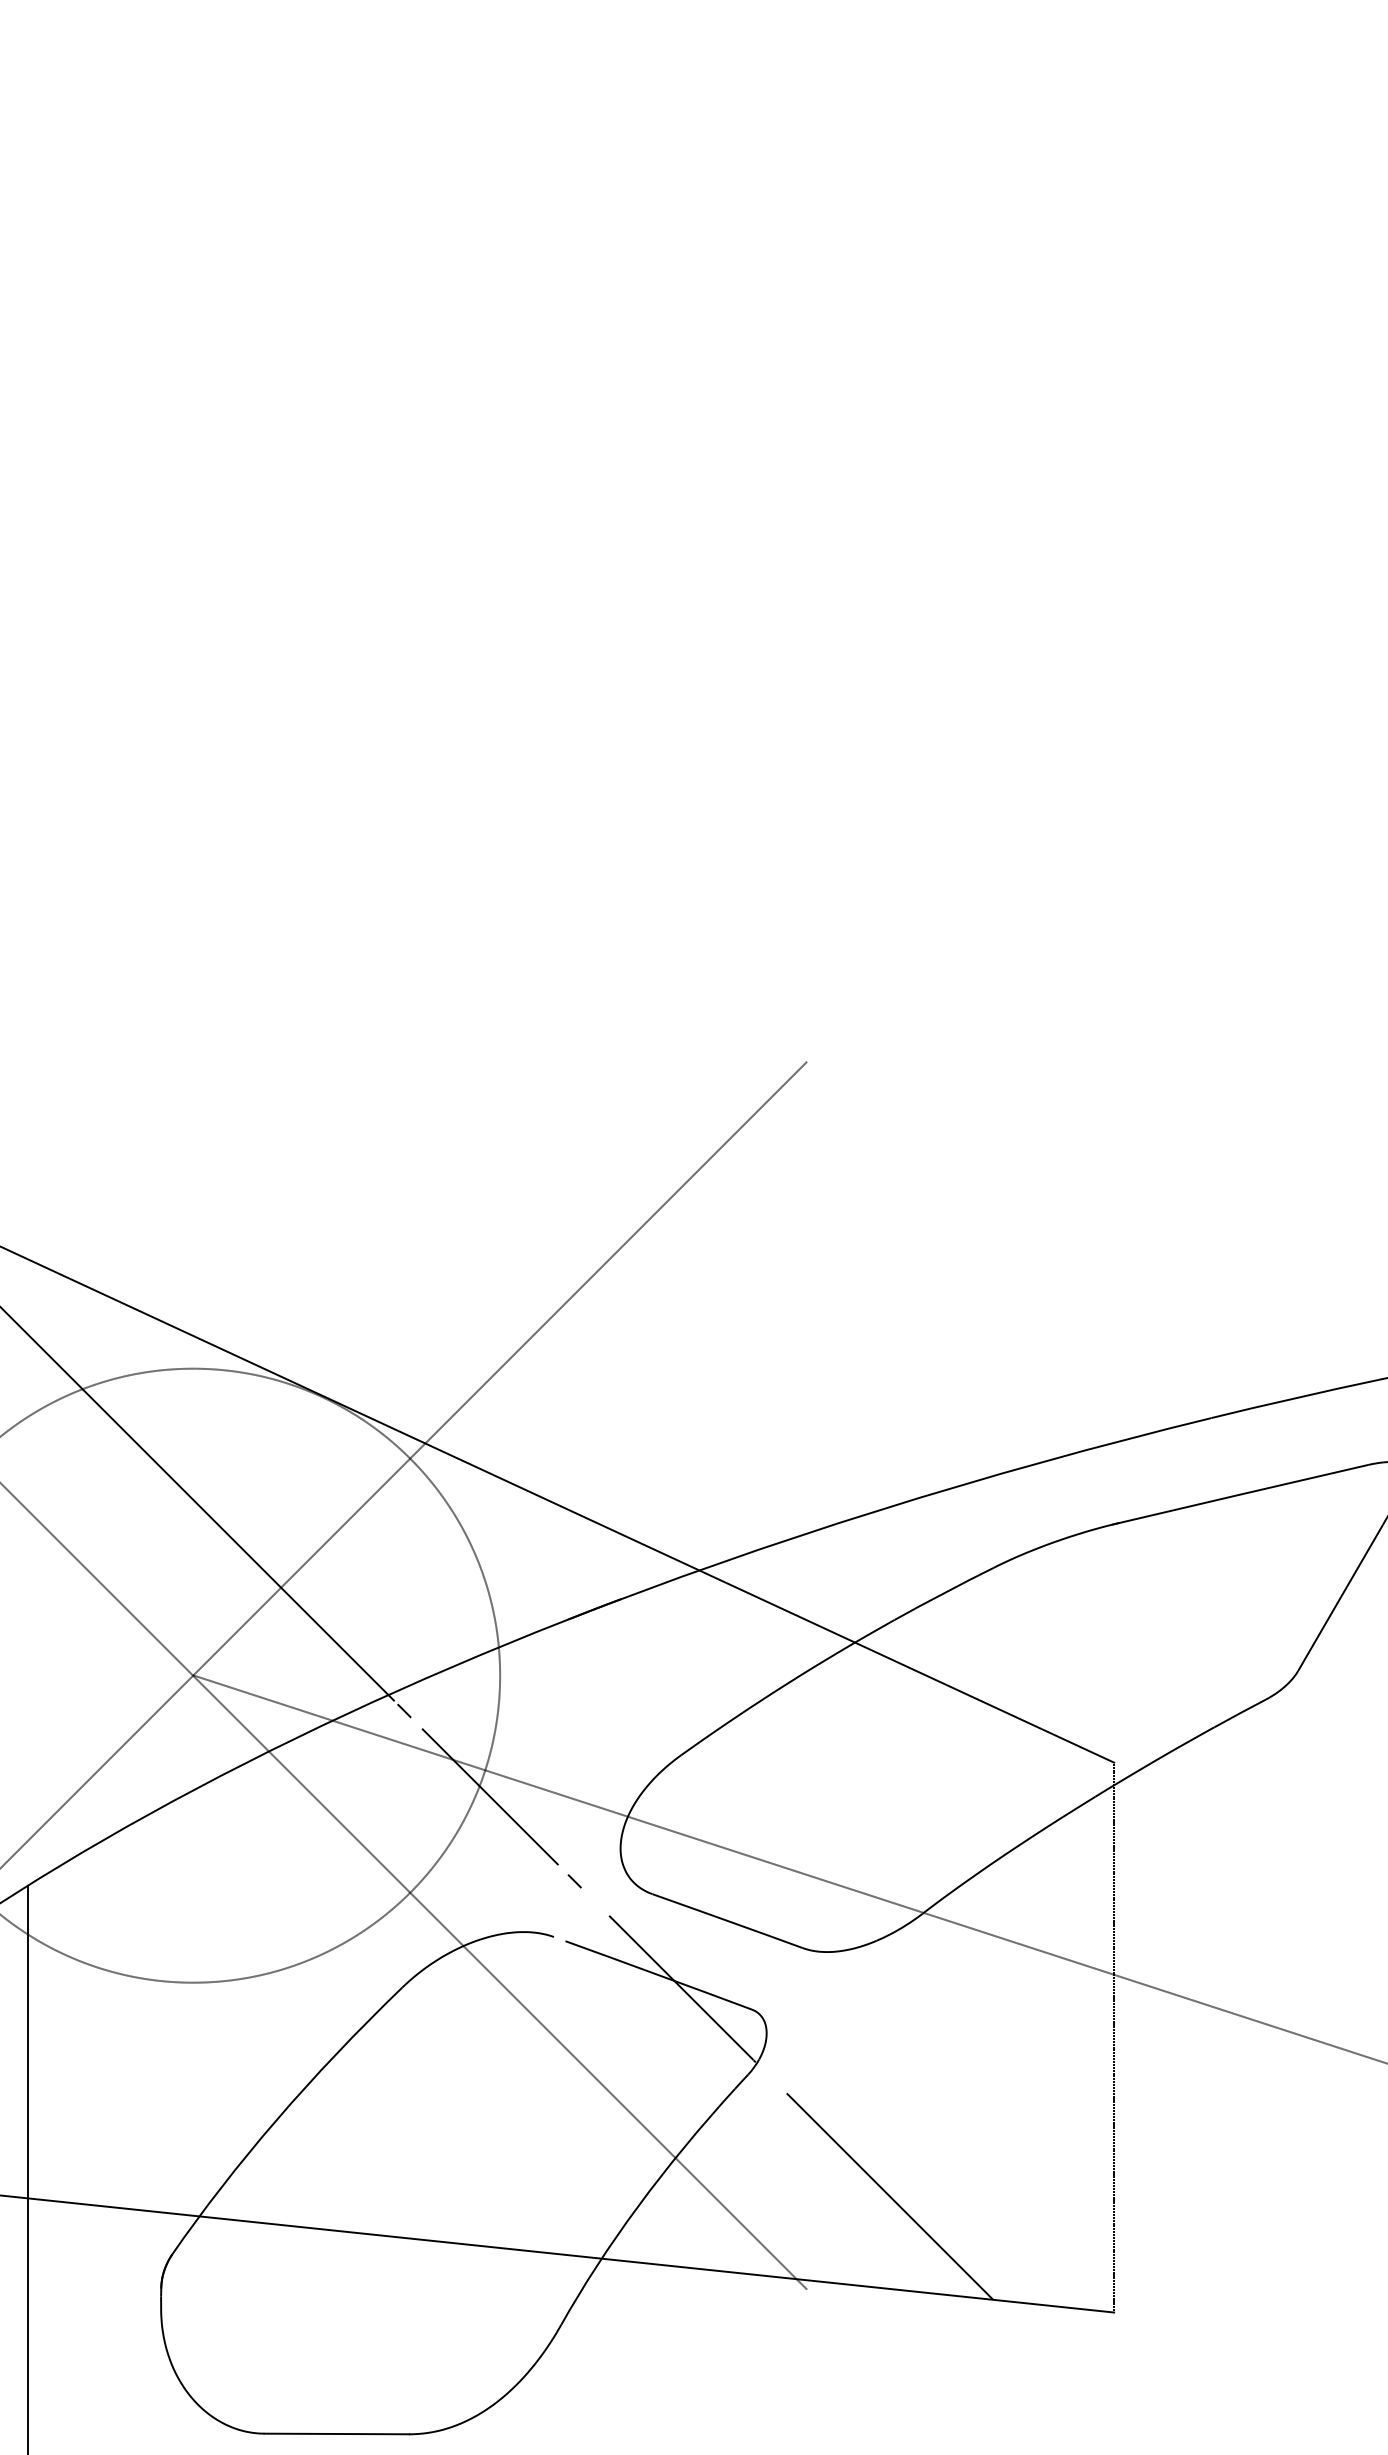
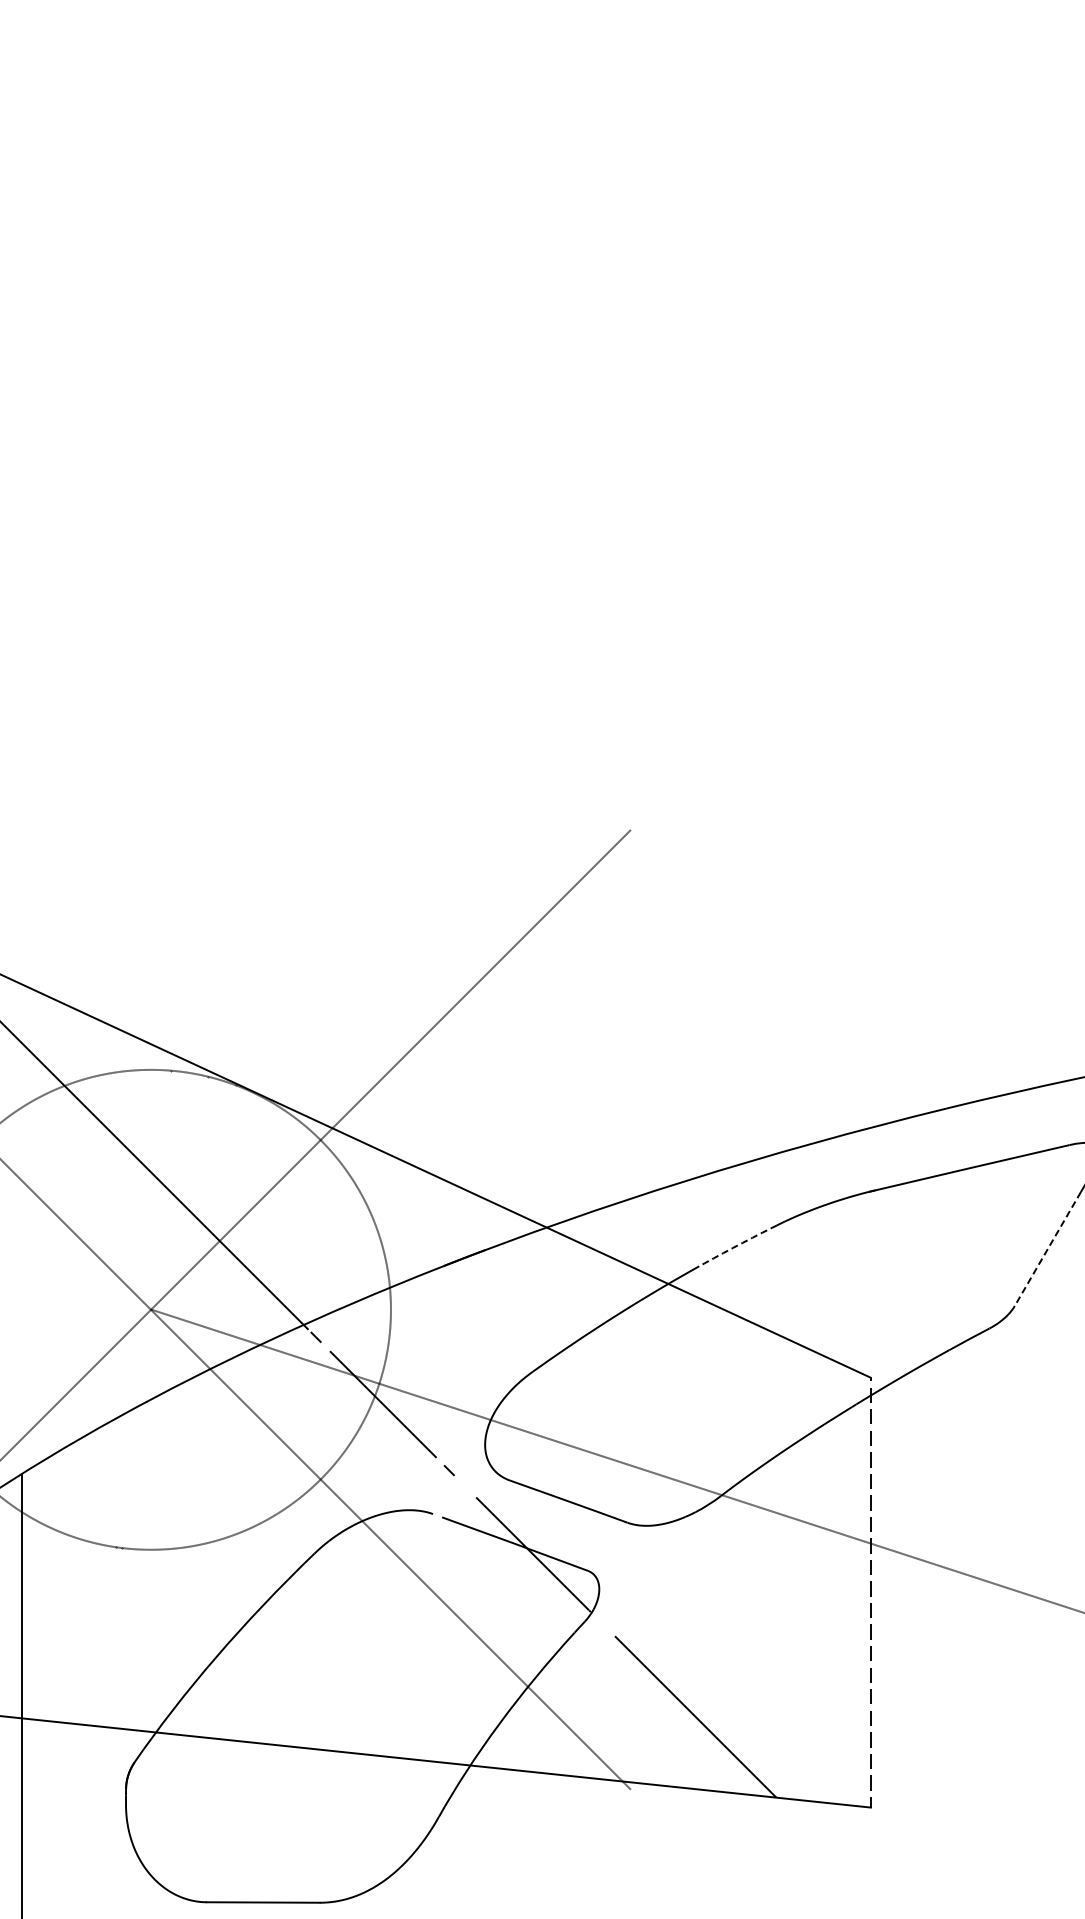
arc: (943, 1593) -> (737, 1245), solid -> dashed
line: (1341, 1597) -> (1048, 1248), solid -> dashed

